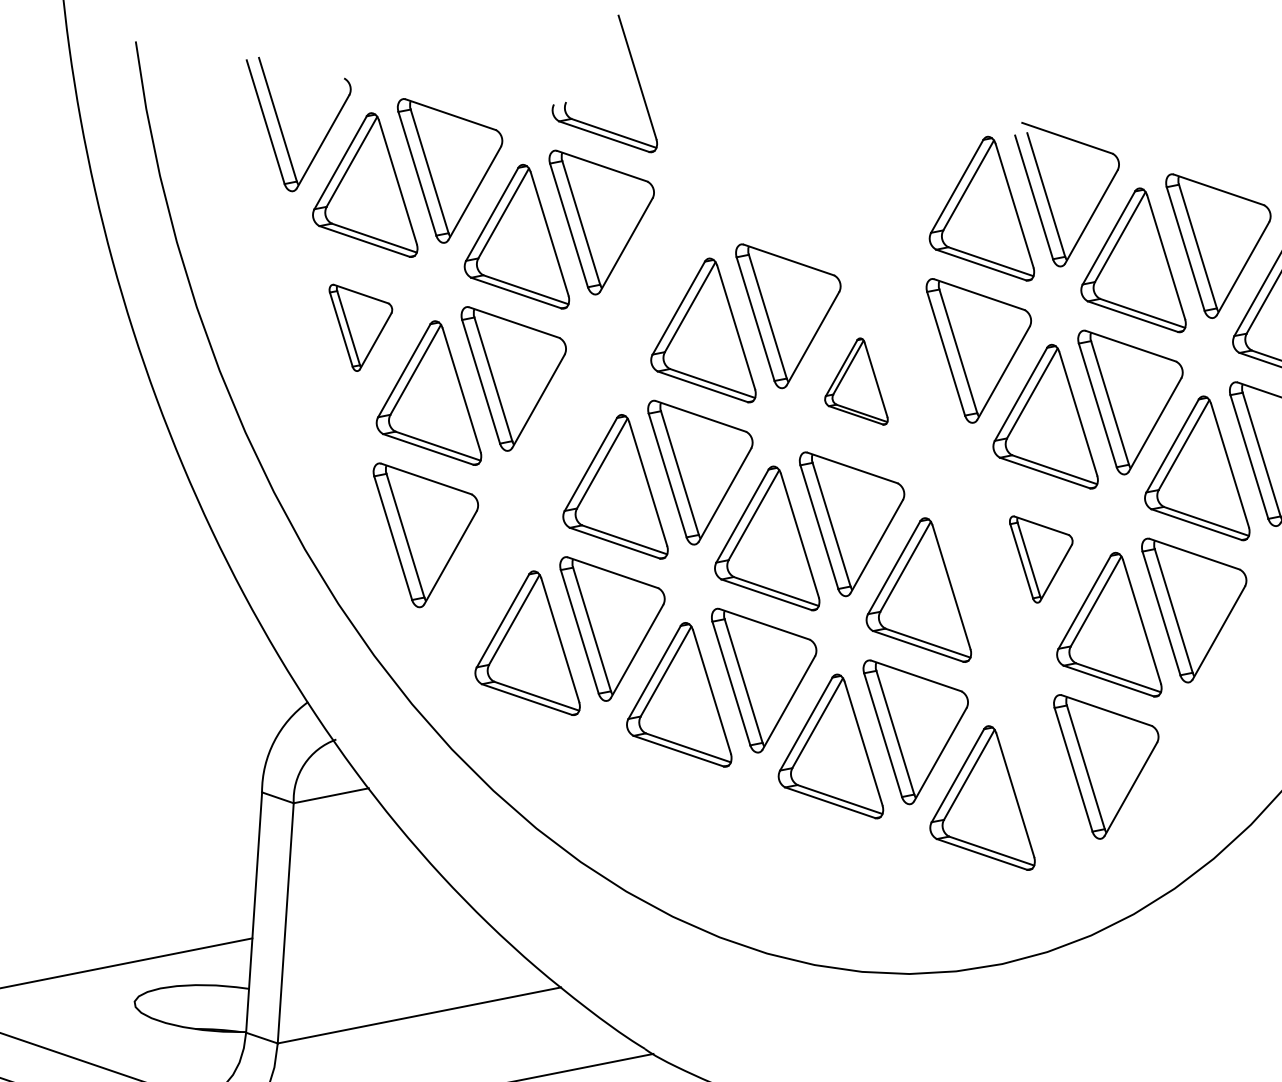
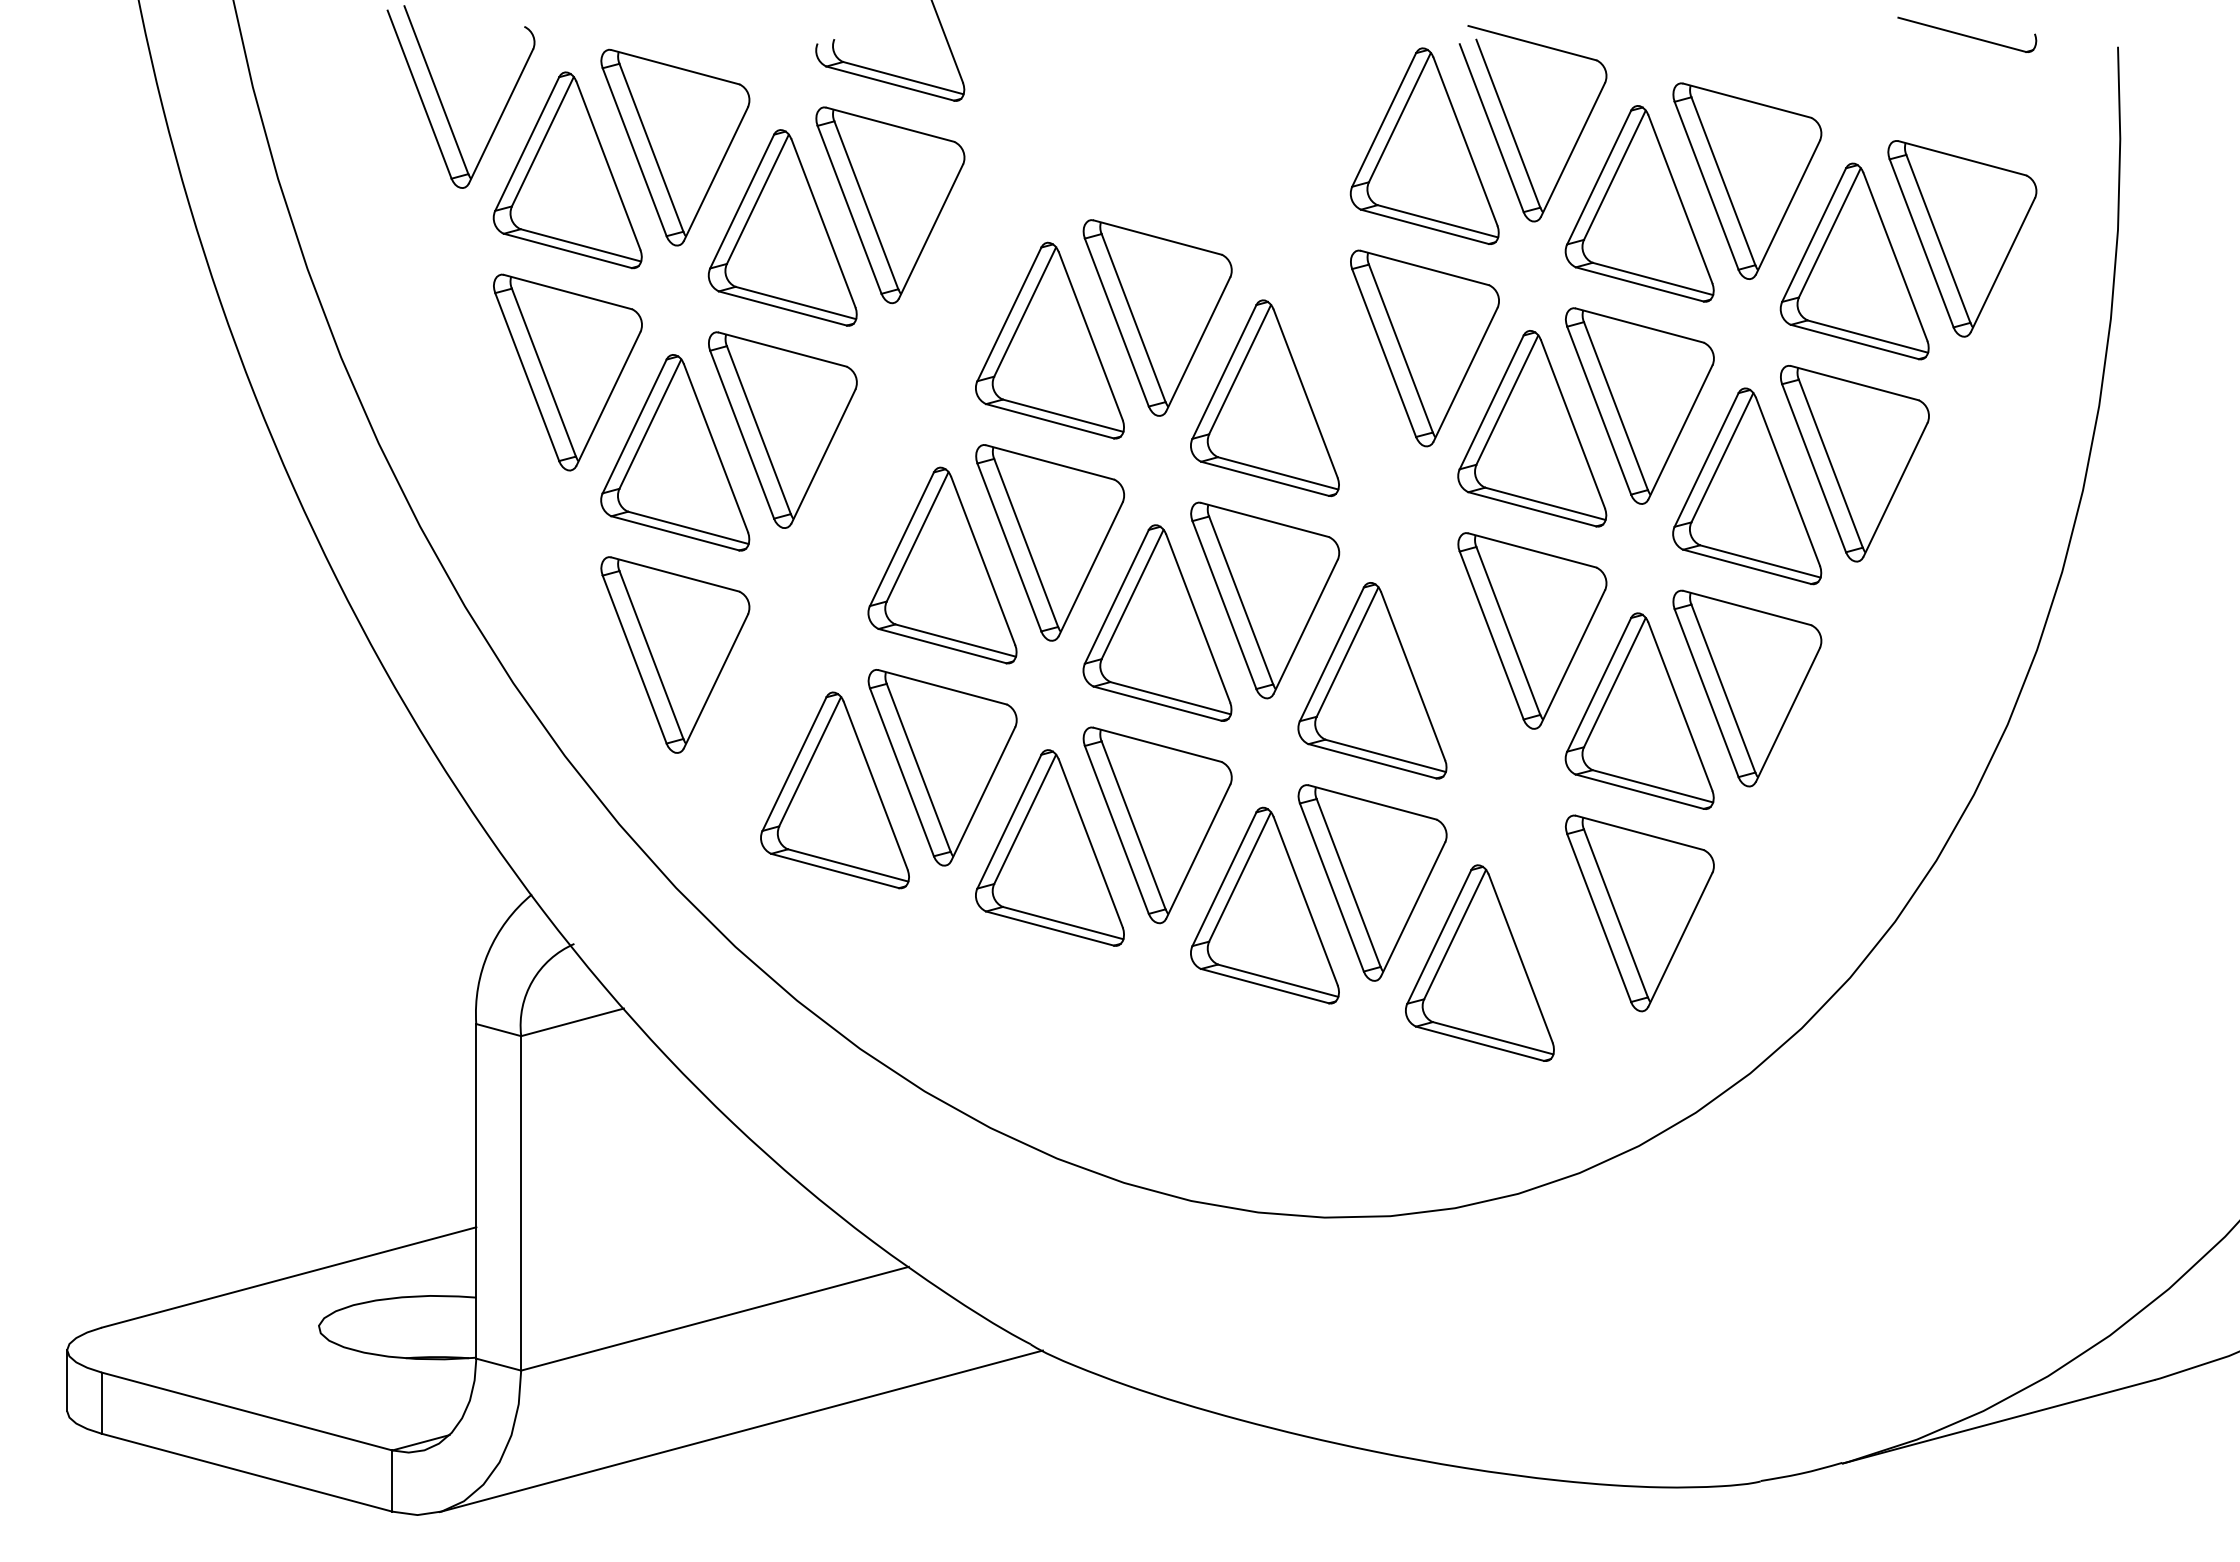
part: (358, 328) -> (567, 372), size x1.67
part: (858, 380) -> (1264, 398), size x1.67
part: (1039, 560) -> (1532, 630), size x1.67

